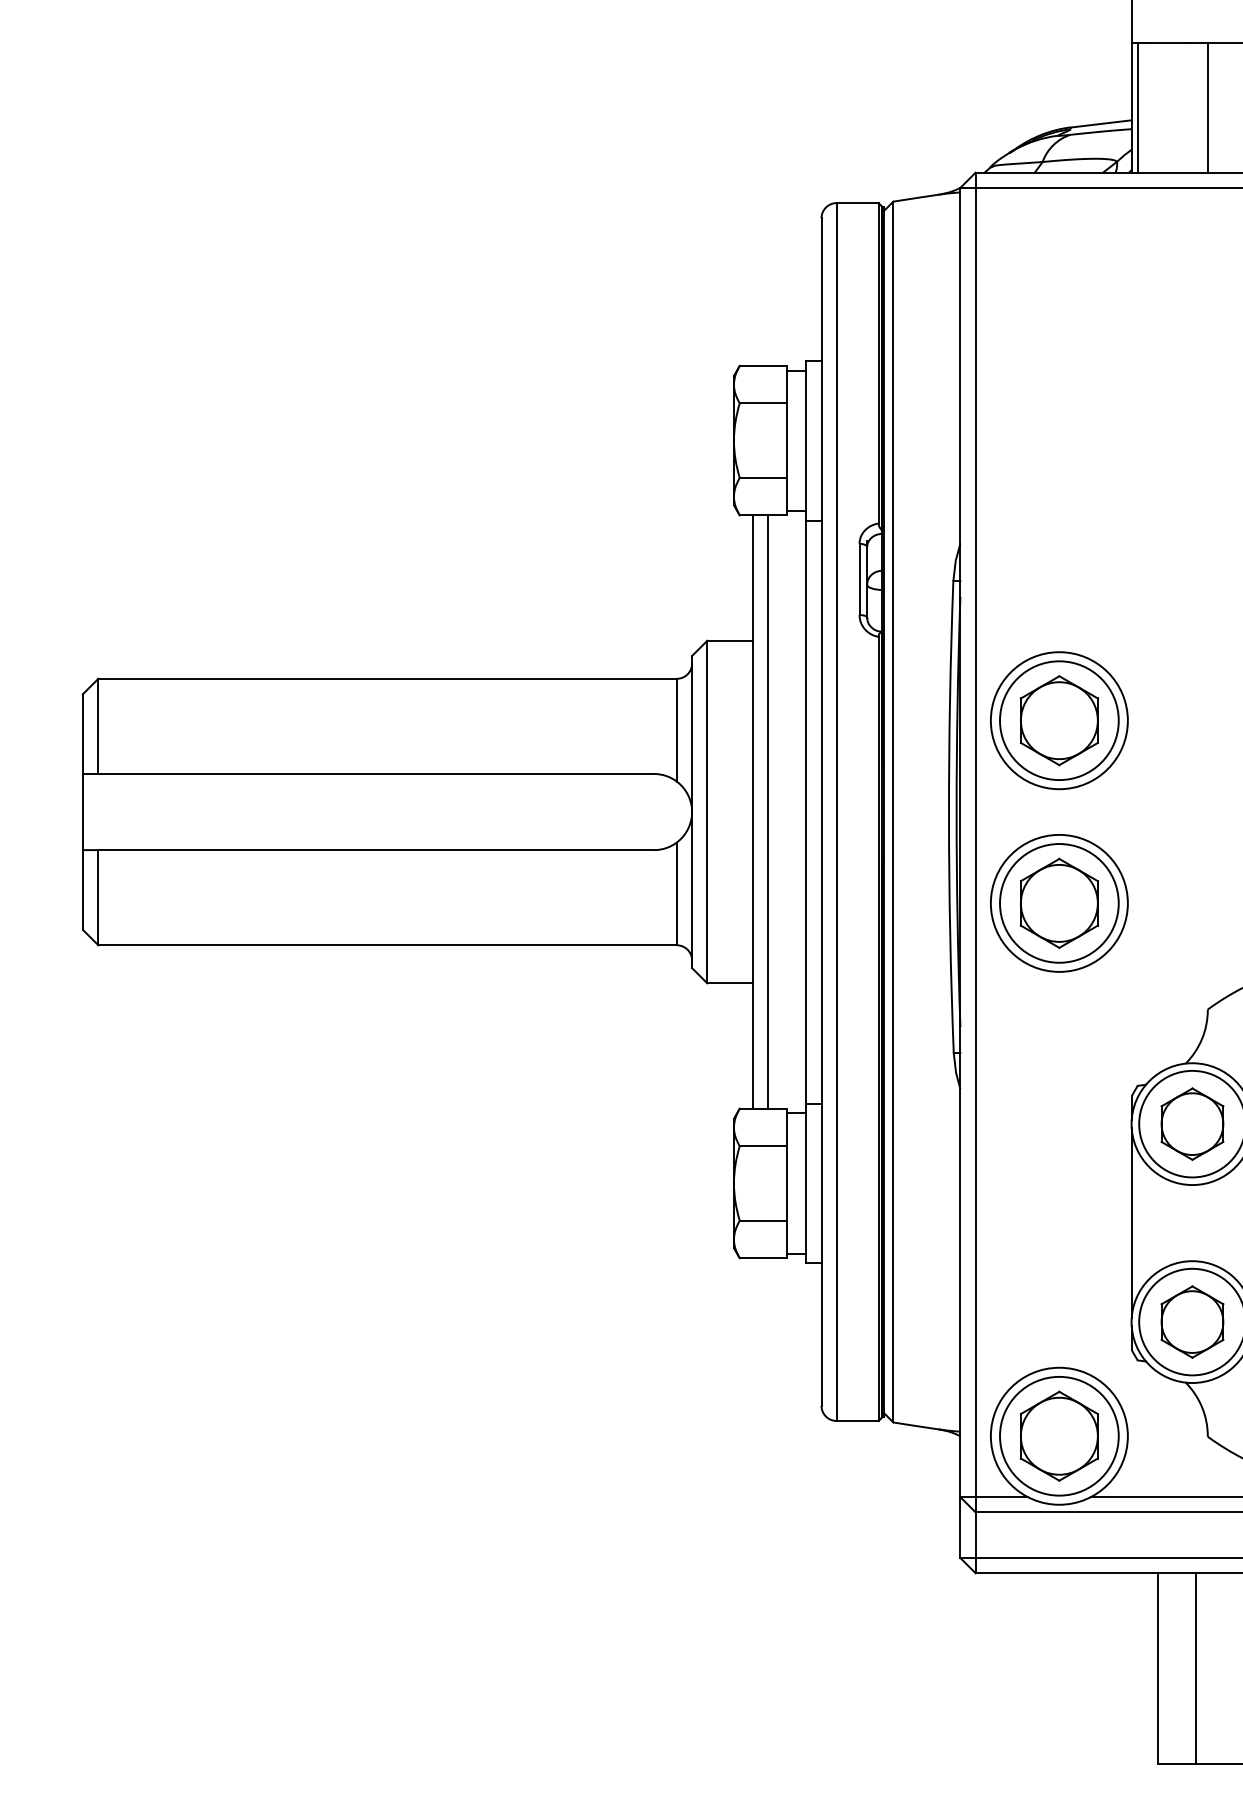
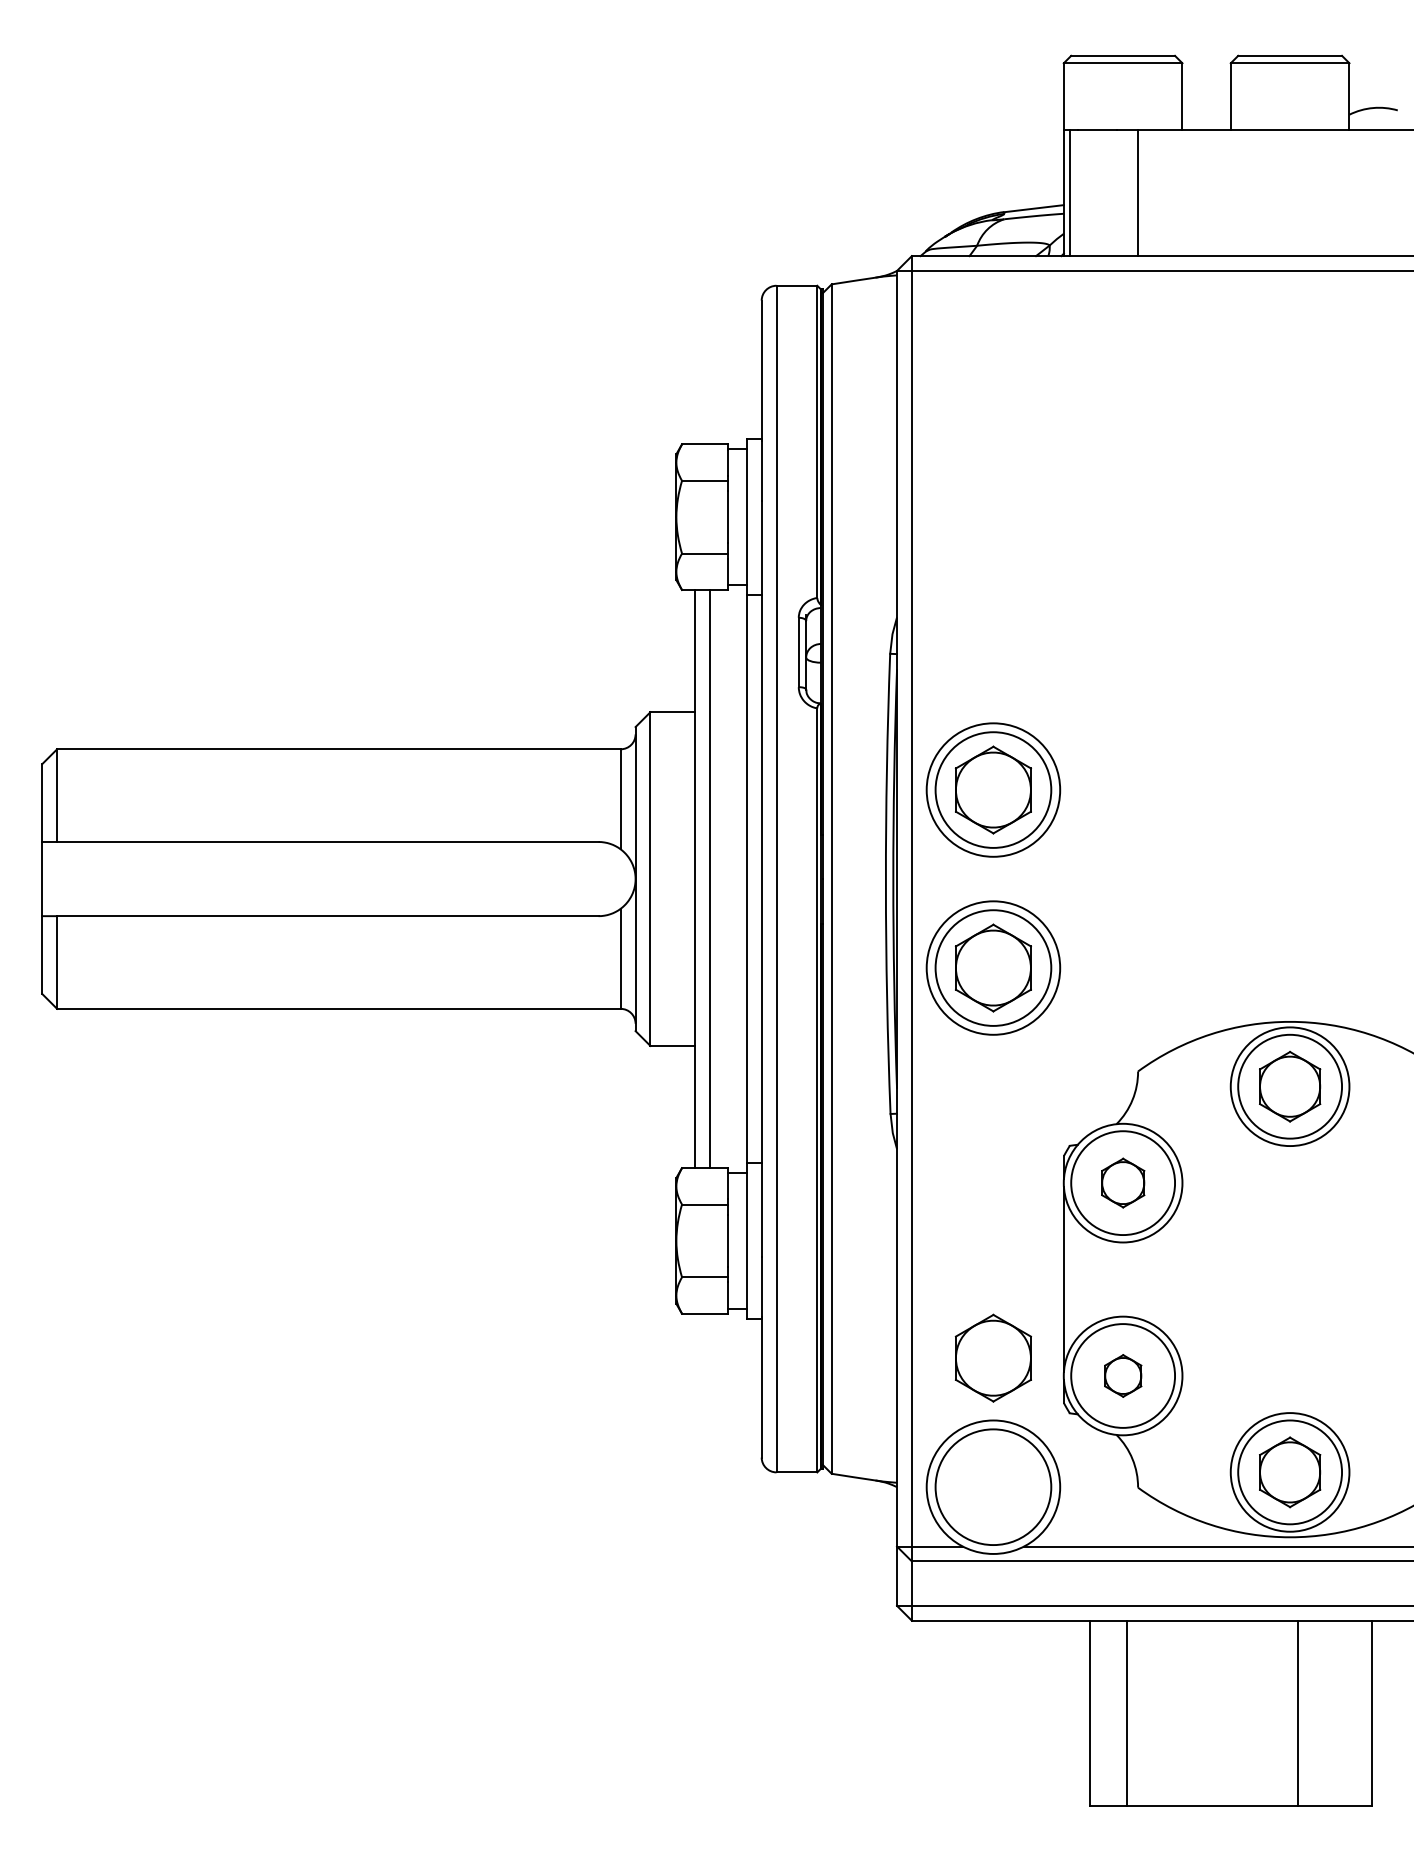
part: (1192, 1123) -> (1123, 1182), size x0.7
part: (1192, 1321) -> (1123, 1375), size x0.6
part: (1058, 1435) -> (992, 1357), moved

